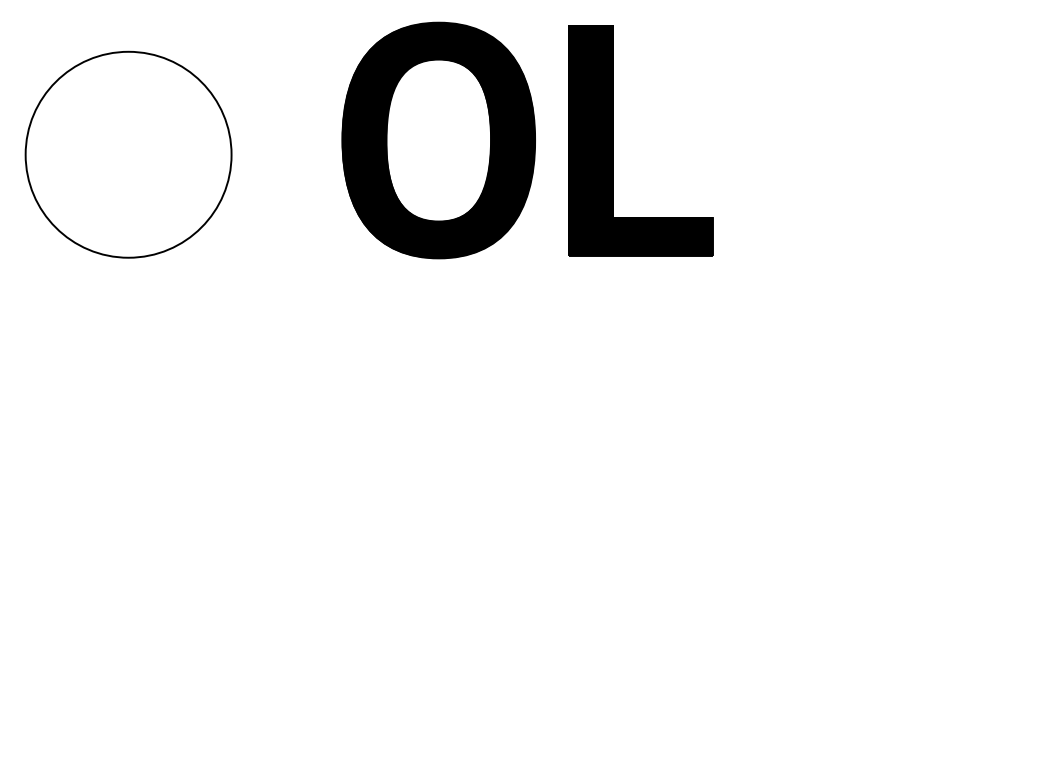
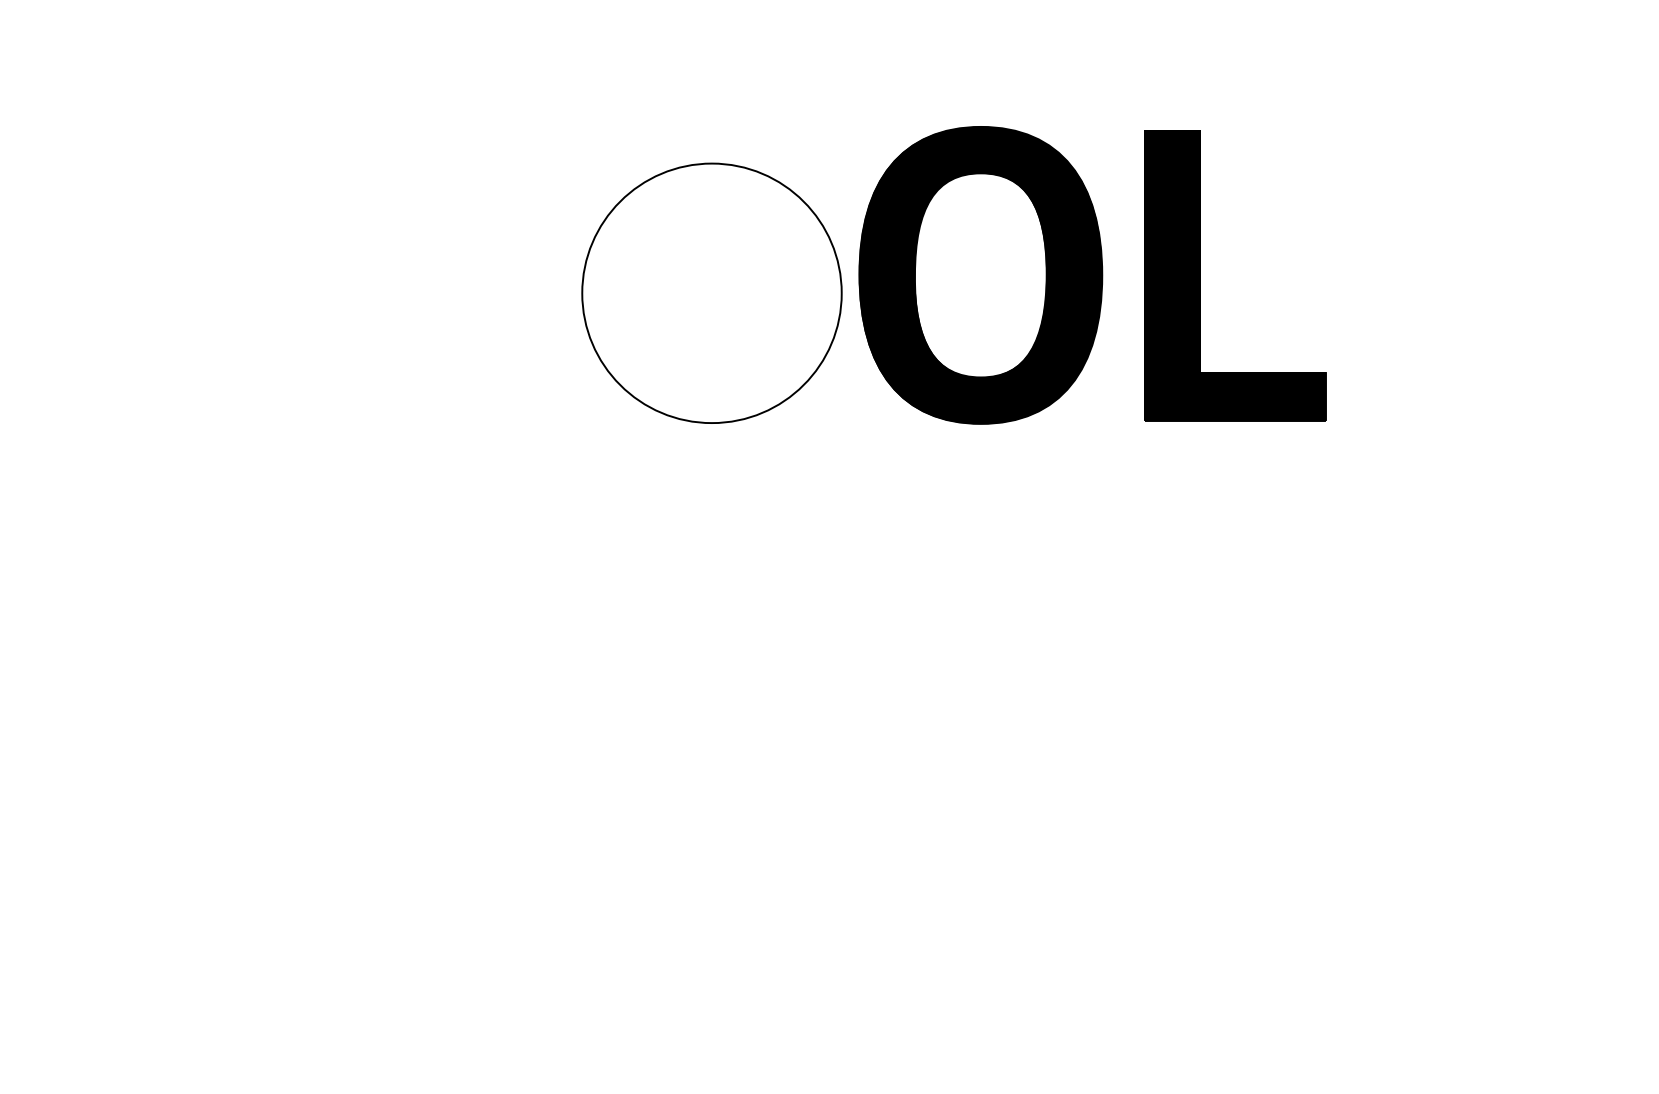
part: (128, 154) -> (711, 292), moved

